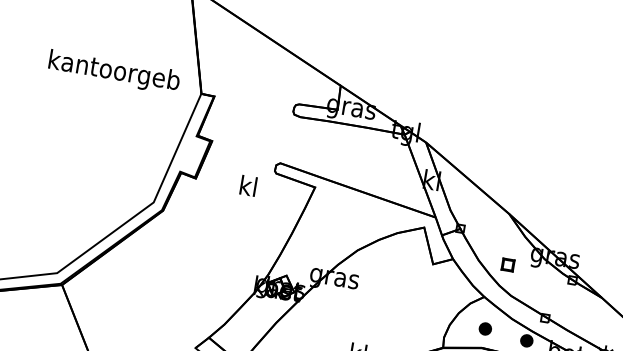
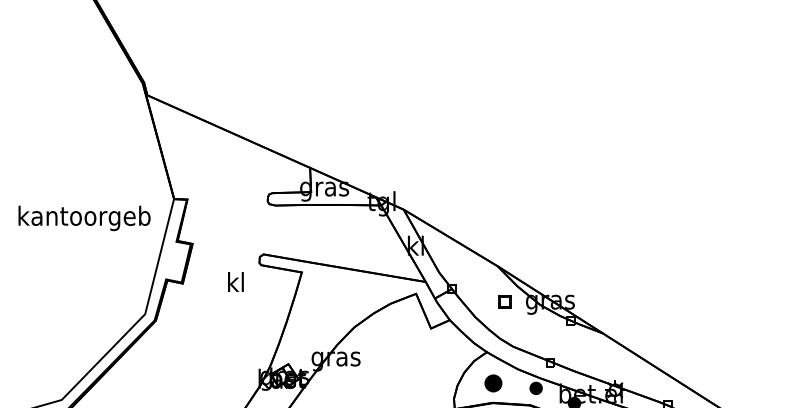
text: (114, 72) -> (84, 218), moved
part: (507, 264) -> (504, 301), moved
part: (484, 328) -> (492, 383), size x1.4

